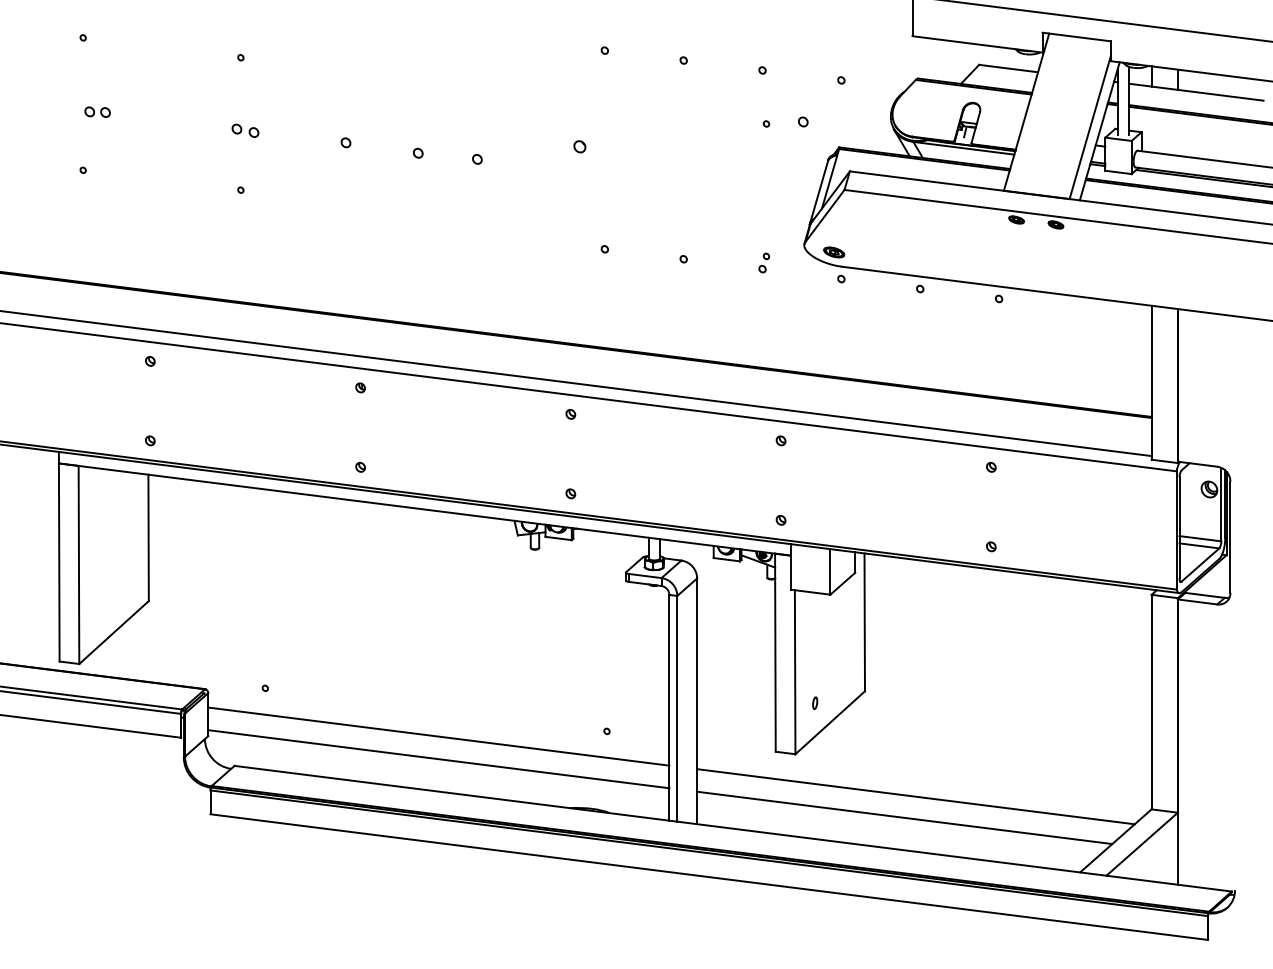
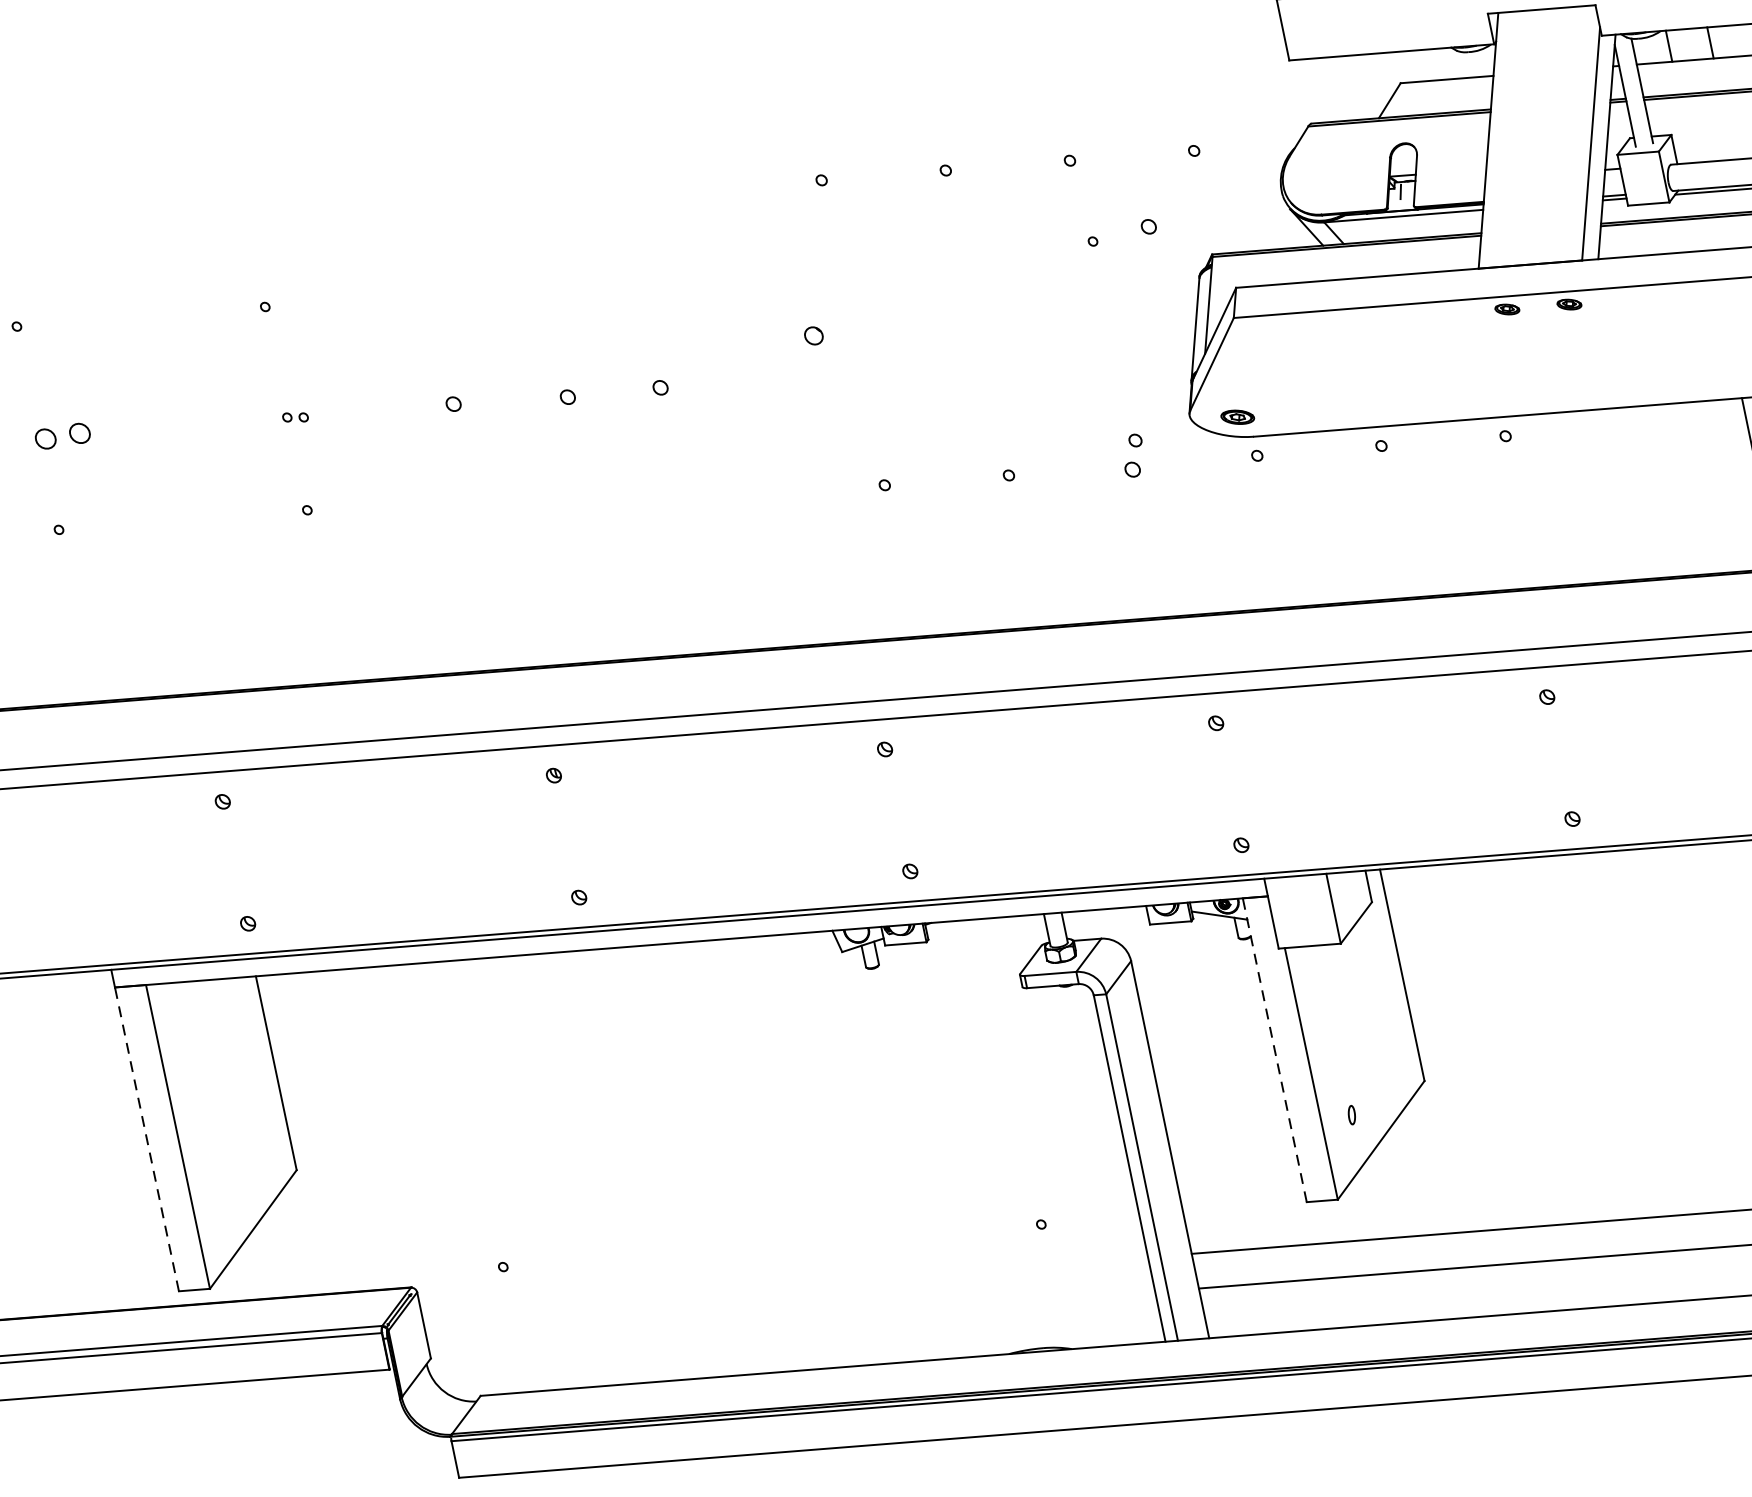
part: (97, 111) -> (62, 435), size x1.4
part: (245, 130) -> (295, 417), size x0.6
part: (764, 262) -> (1134, 454), size x1.4
line: (59, 561) -> (147, 1137), solid -> dashed
line: (775, 652) -> (1274, 1049), solid -> dashed
line: (438, 736) -> (784, 1285), removed
line: (438, 759) -> (791, 1321), removed

